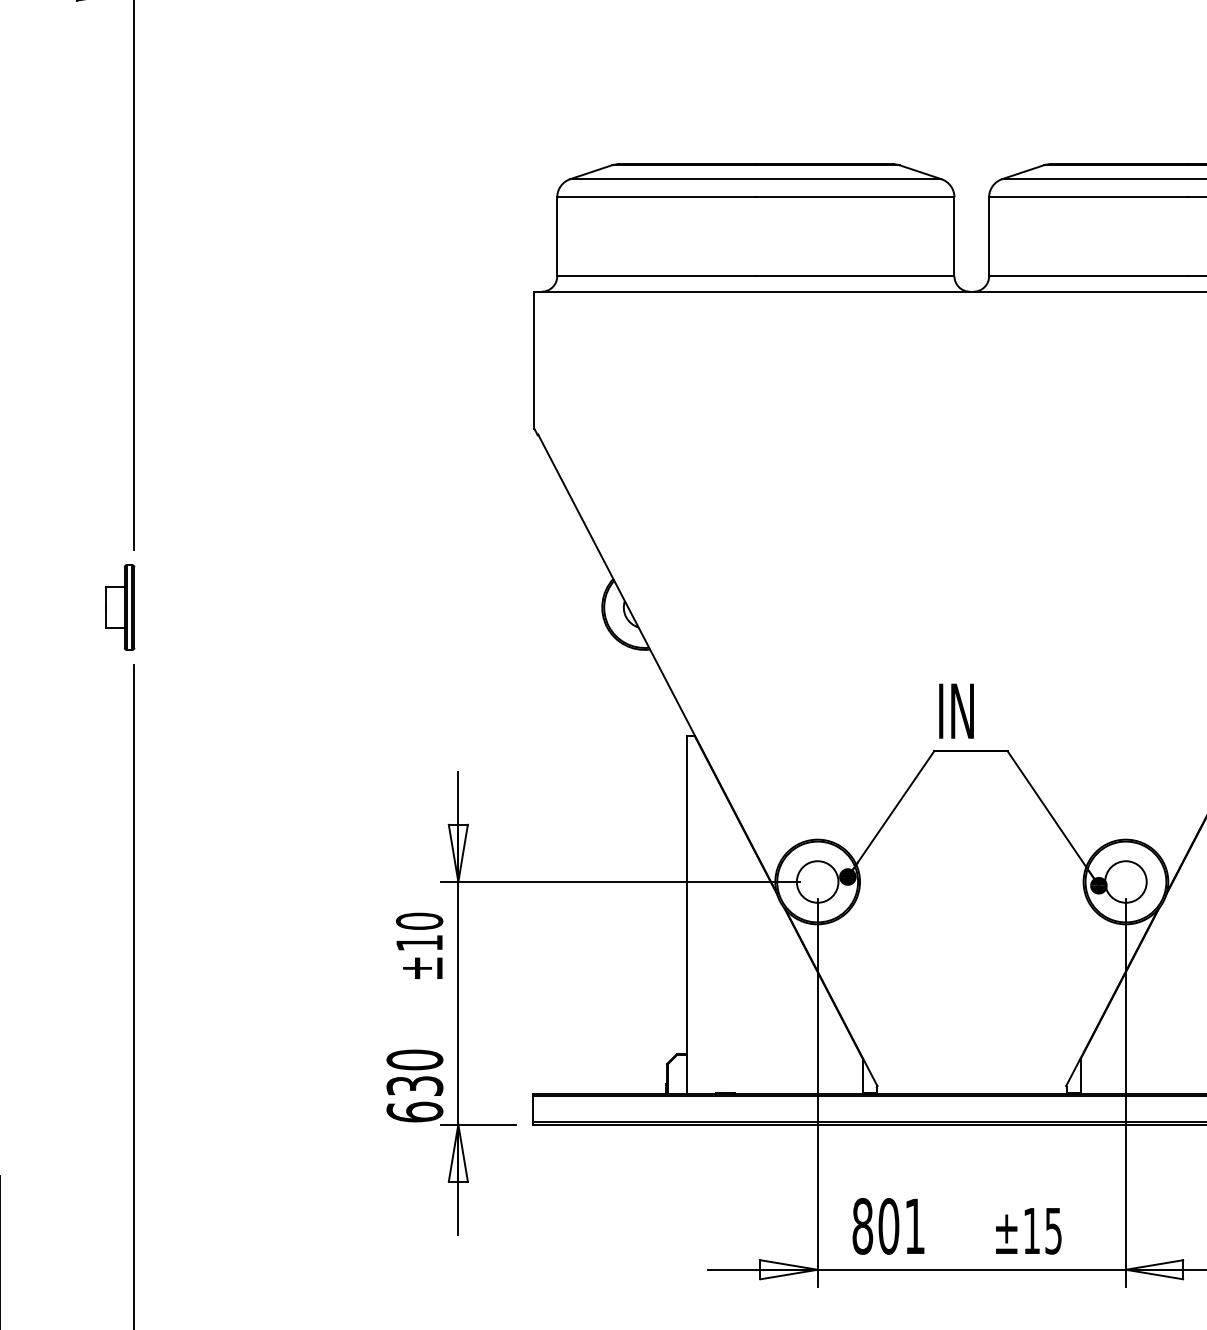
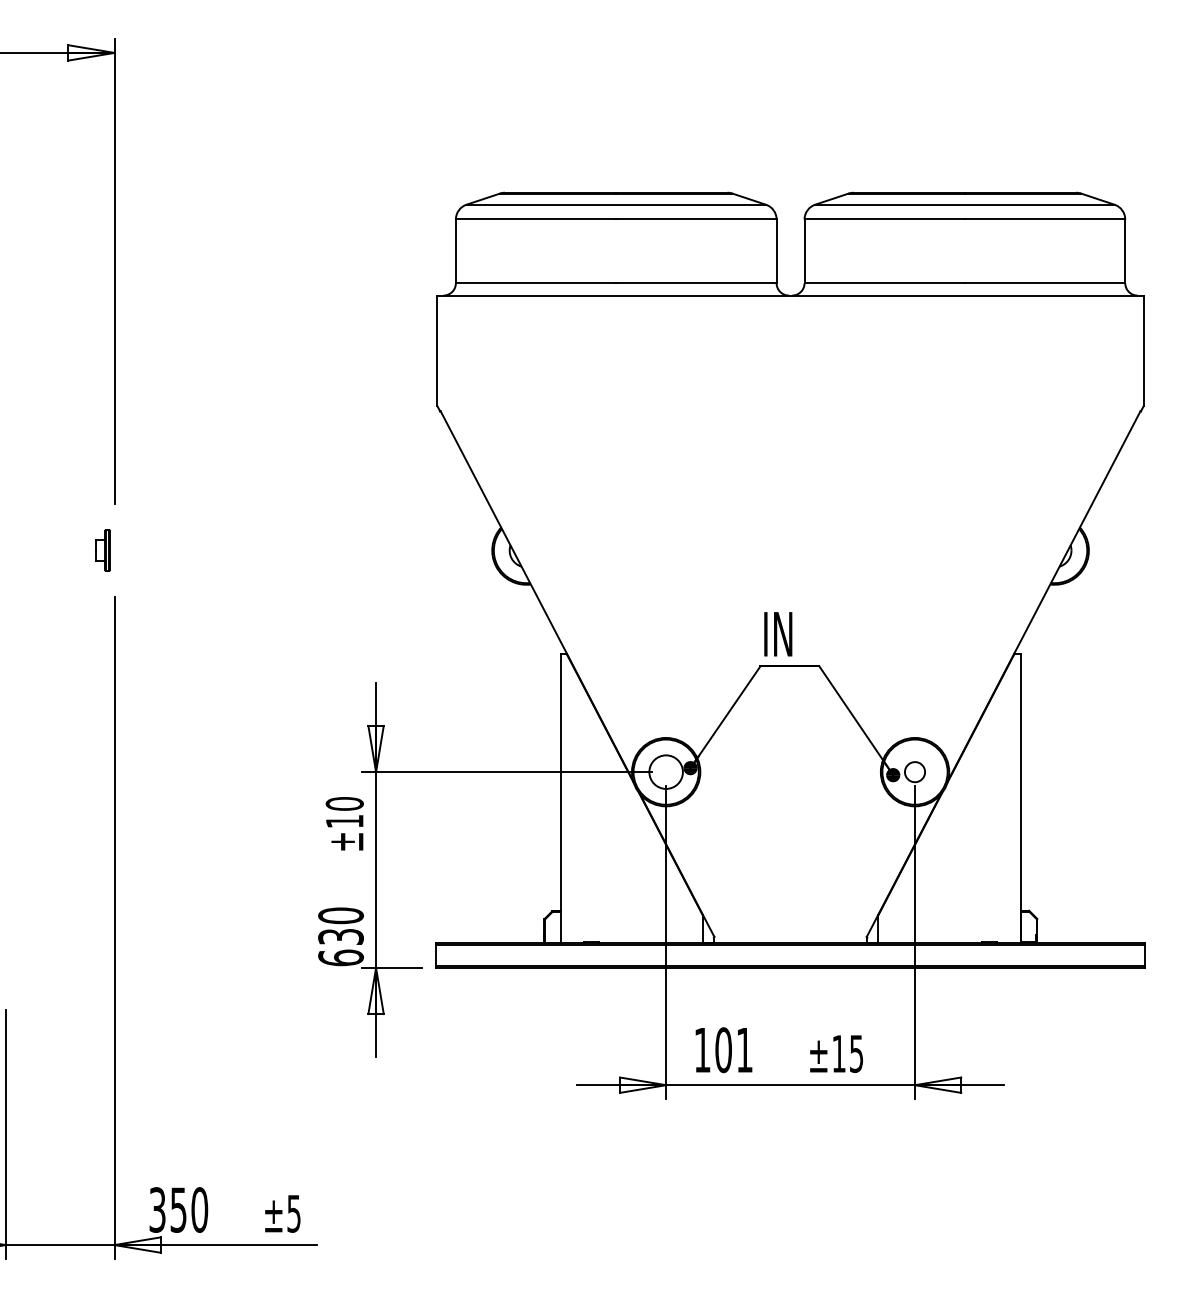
part: (119, 607) -> (102, 550), size x0.6
circle: (1125, 881) -> (914, 771), size x0.6
text: (862, 1226) -> (702, 1050), 801 -> 101

